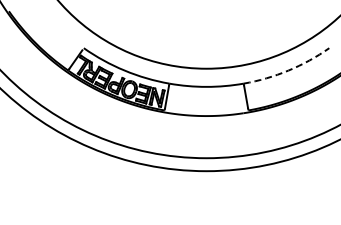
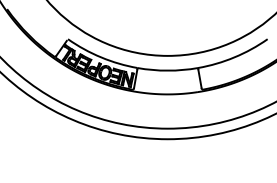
arc: (288, 70) -> (234, 57), dashed -> solid

